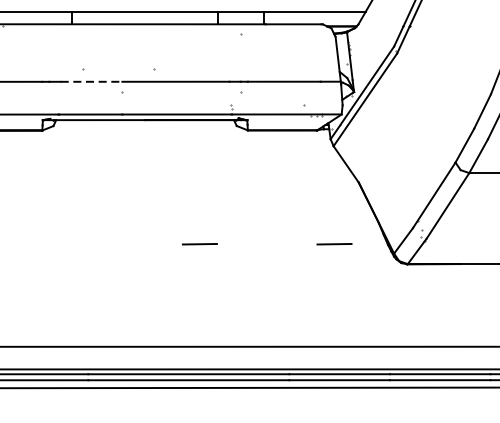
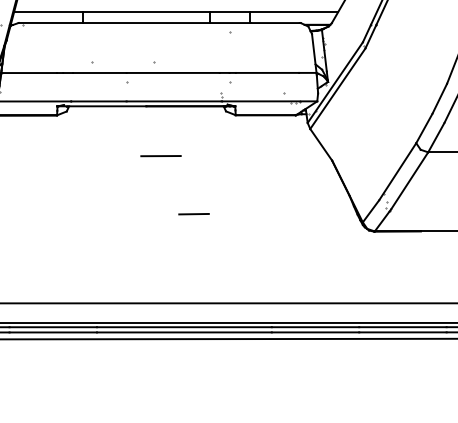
line: (91, 82) -> (99, 73), dashed -> solid
line: (161, 177) -> (160, 156), added
line: (333, 244) -> (310, 214), removed

